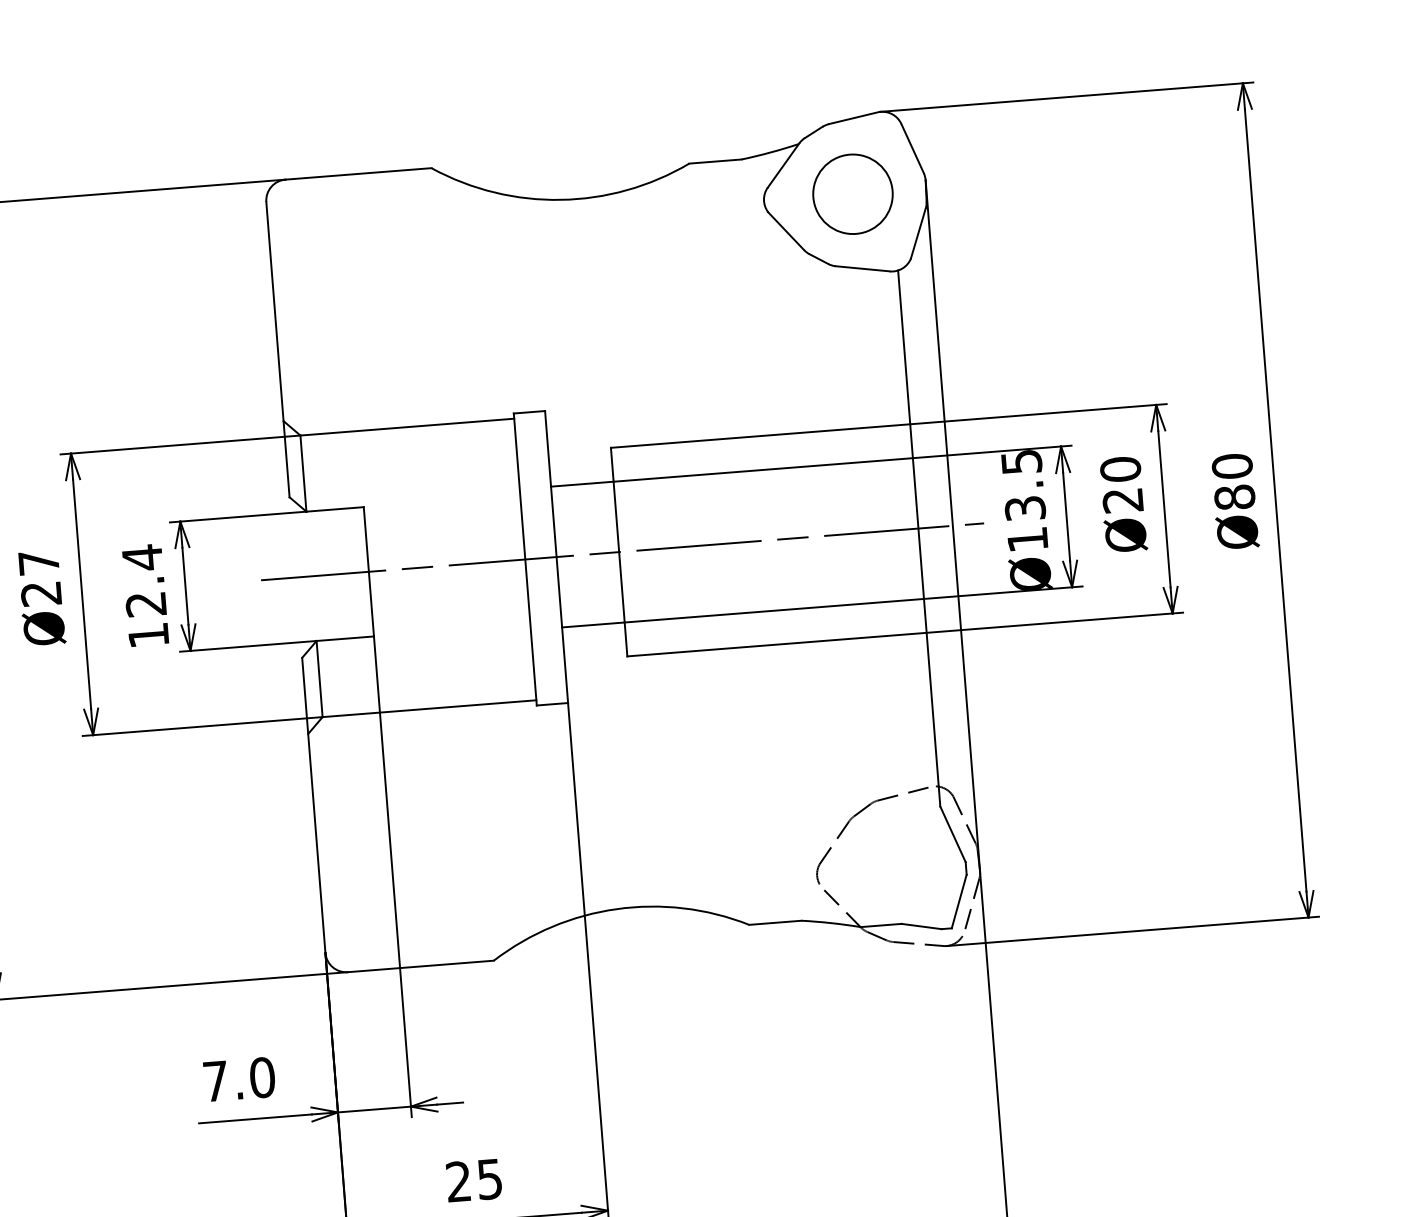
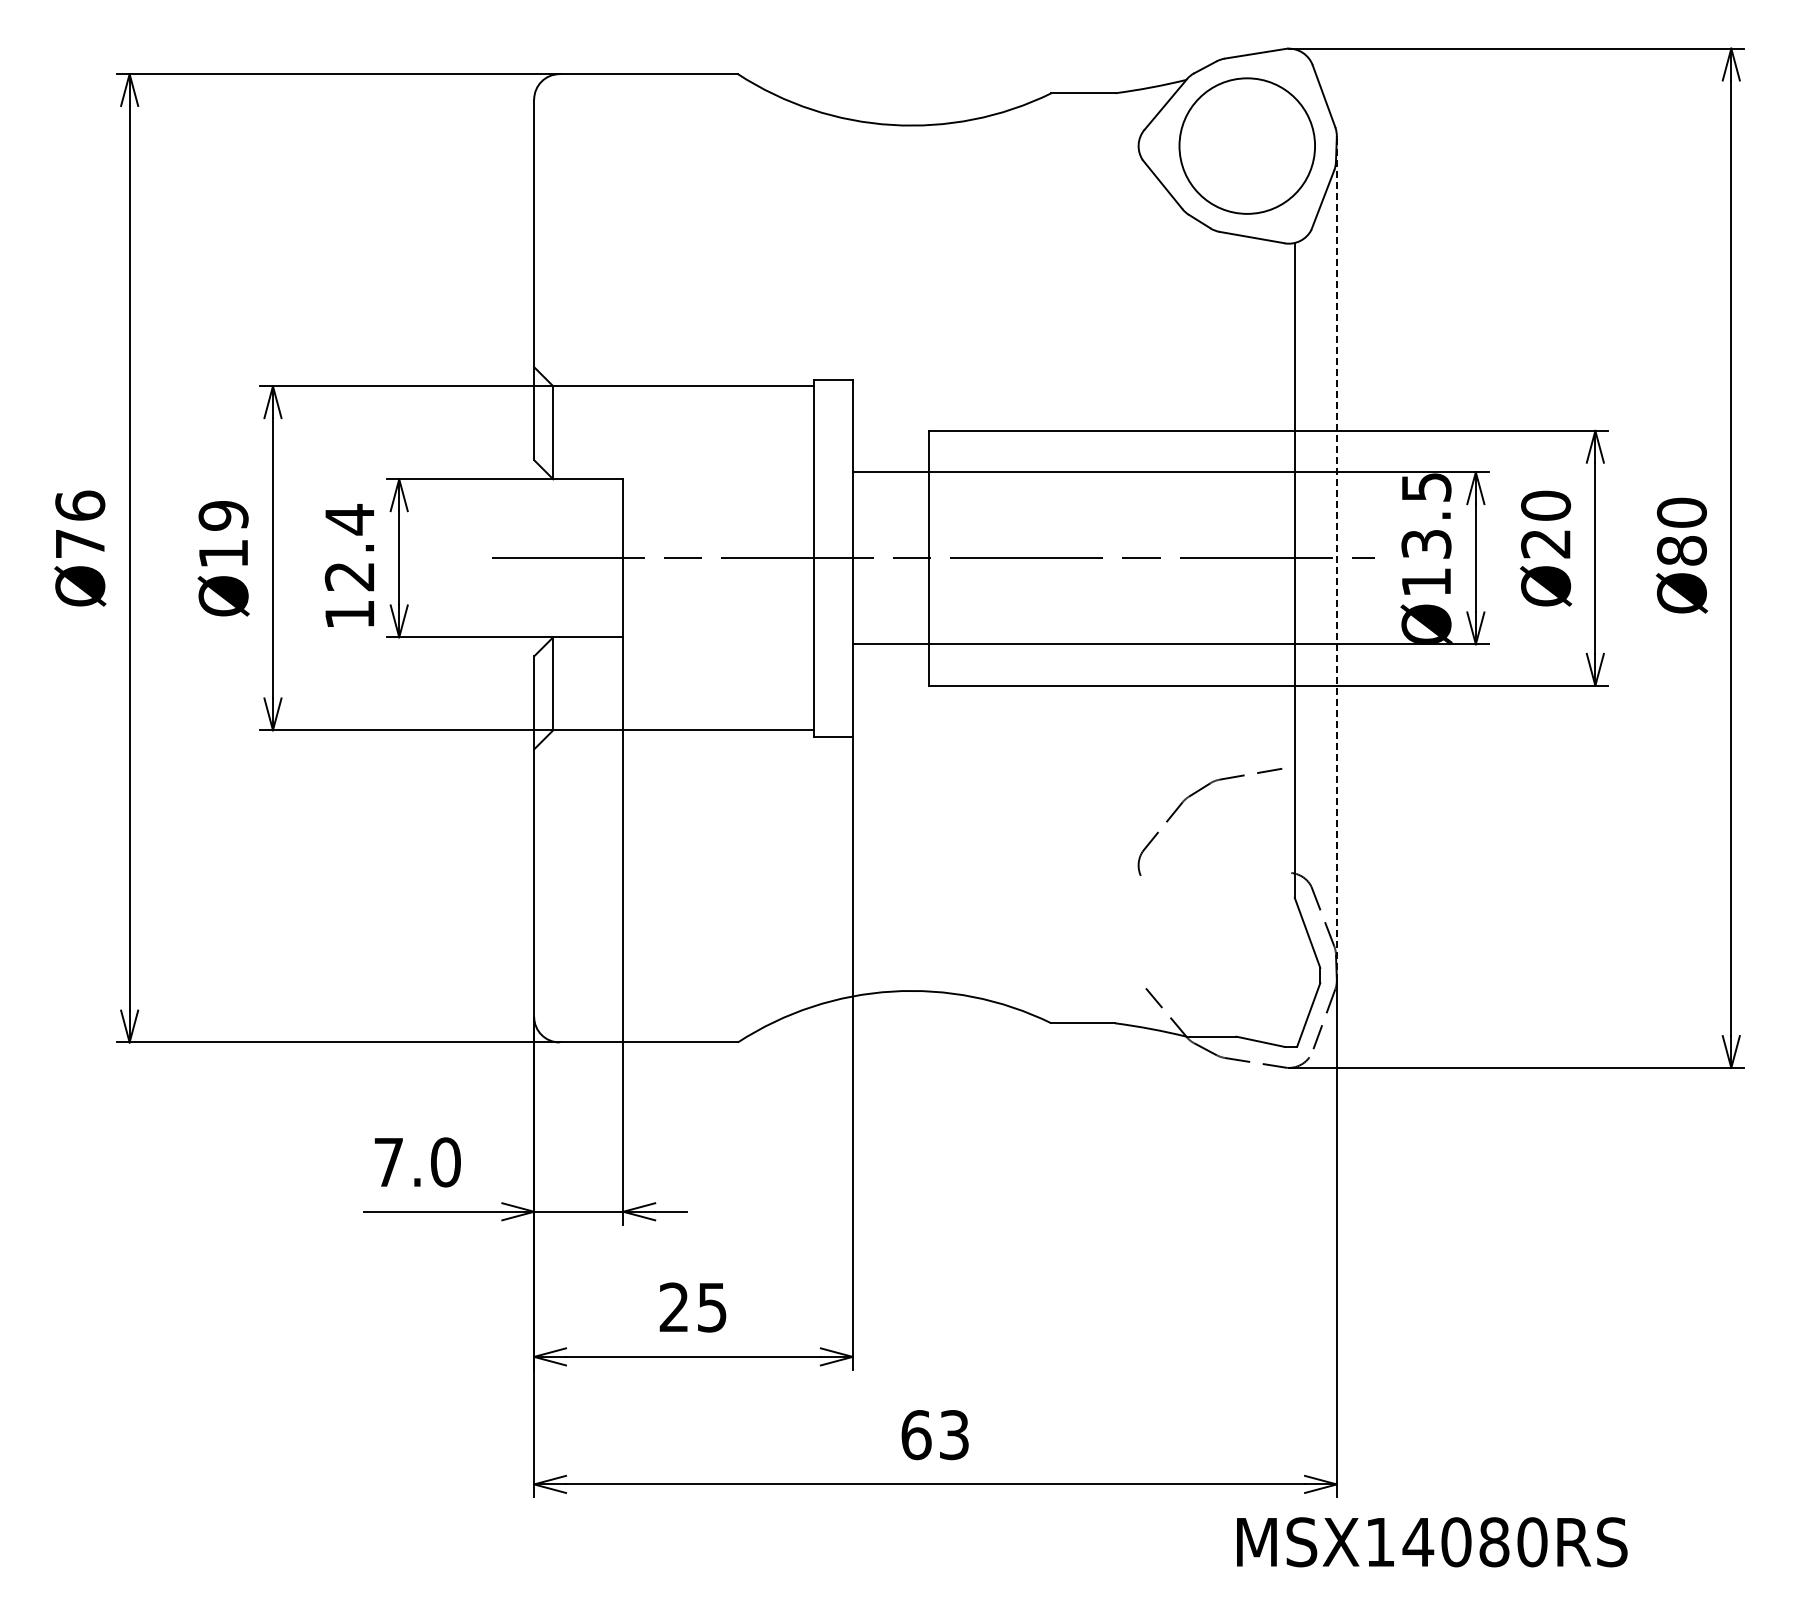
circle: (852, 193) -> (1246, 145), size x1.4
line: (952, 525) -> (1336, 557), solid -> dashed
text: (40, 578) -> (223, 534), Ø27 -> Ø19
part: (855, 816) -> (1191, 796), moved

